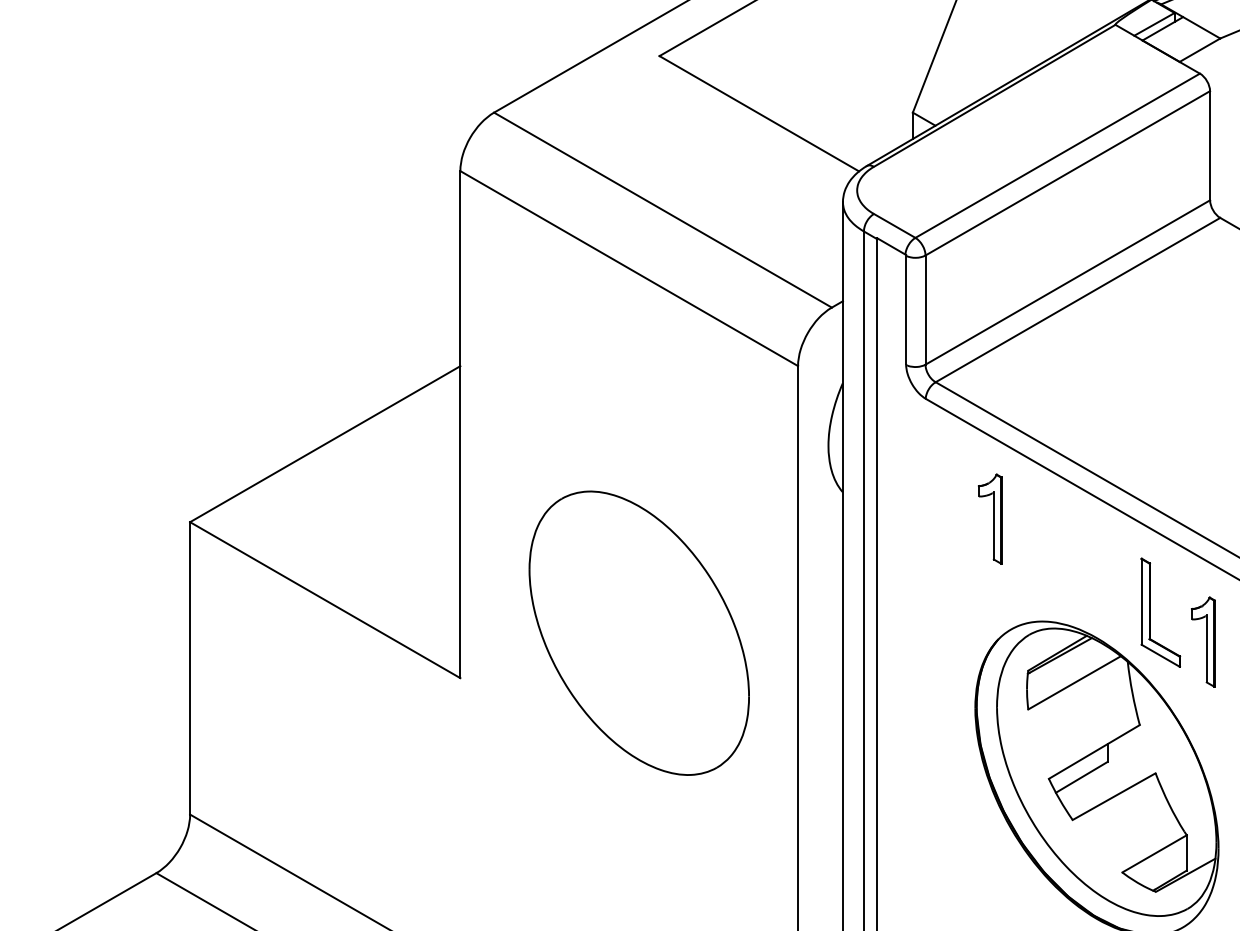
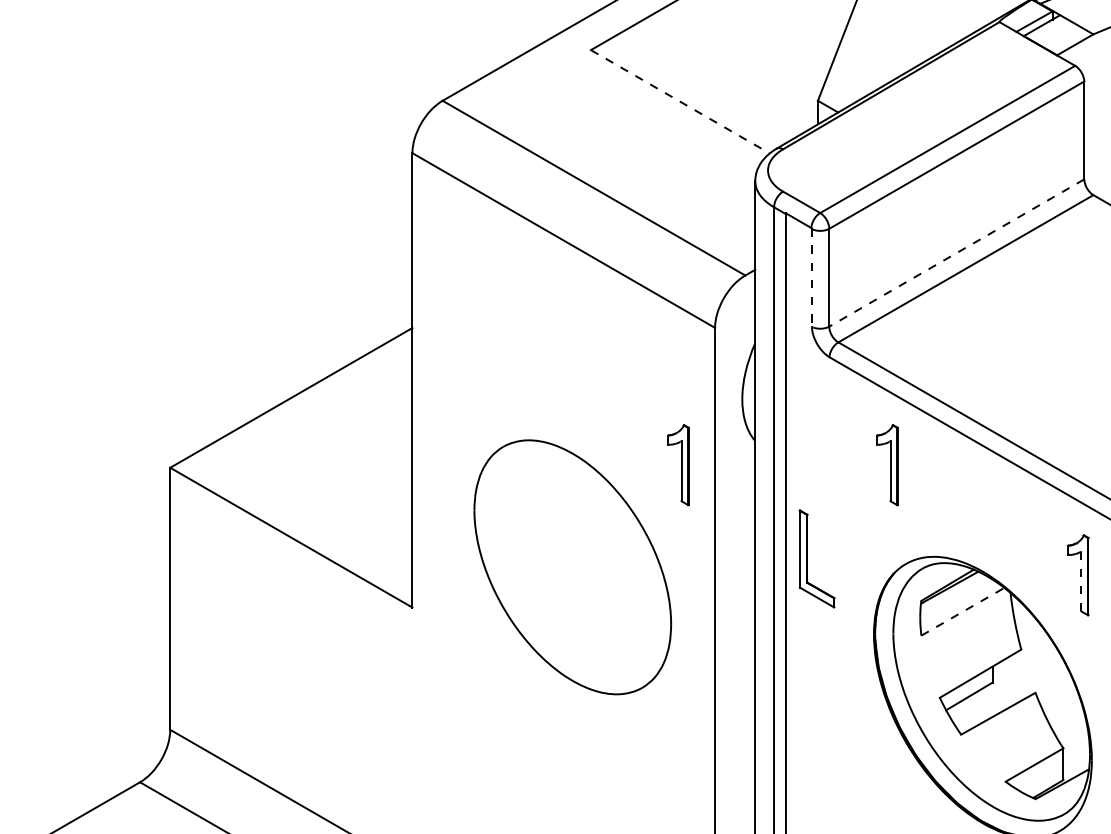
line: (759, 114) -> (680, 102), solid -> dashed
line: (1067, 283) -> (956, 253), solid -> dashed
line: (905, 309) -> (811, 277), solid -> dashed
part: (757, 519) -> (678, 465), added
part: (1150, 612) -> (807, 558), moved
line: (1206, 647) -> (1081, 580), solid -> dashed
line: (1074, 682) -> (962, 611), solid -> dashed

